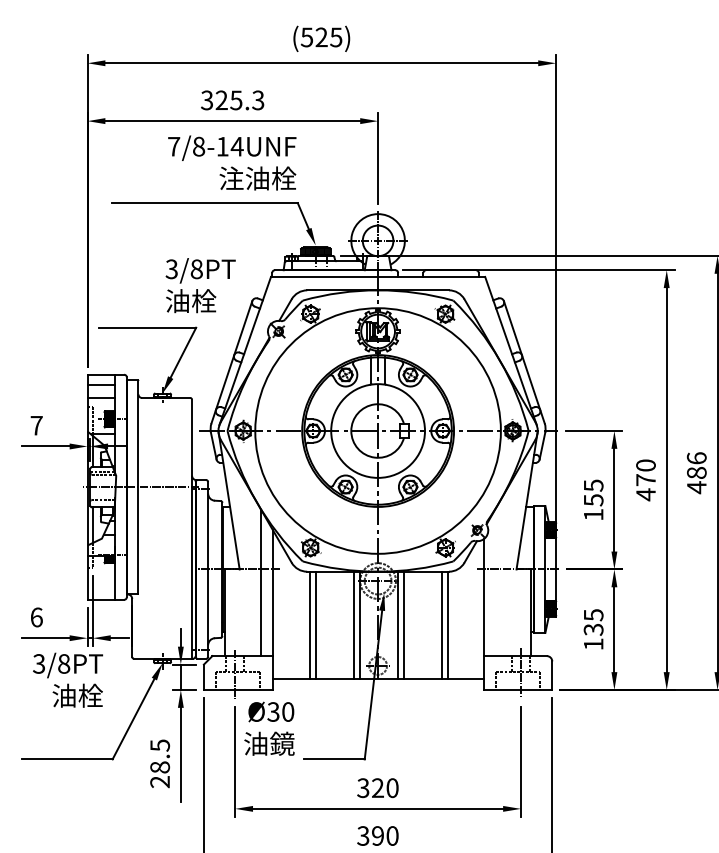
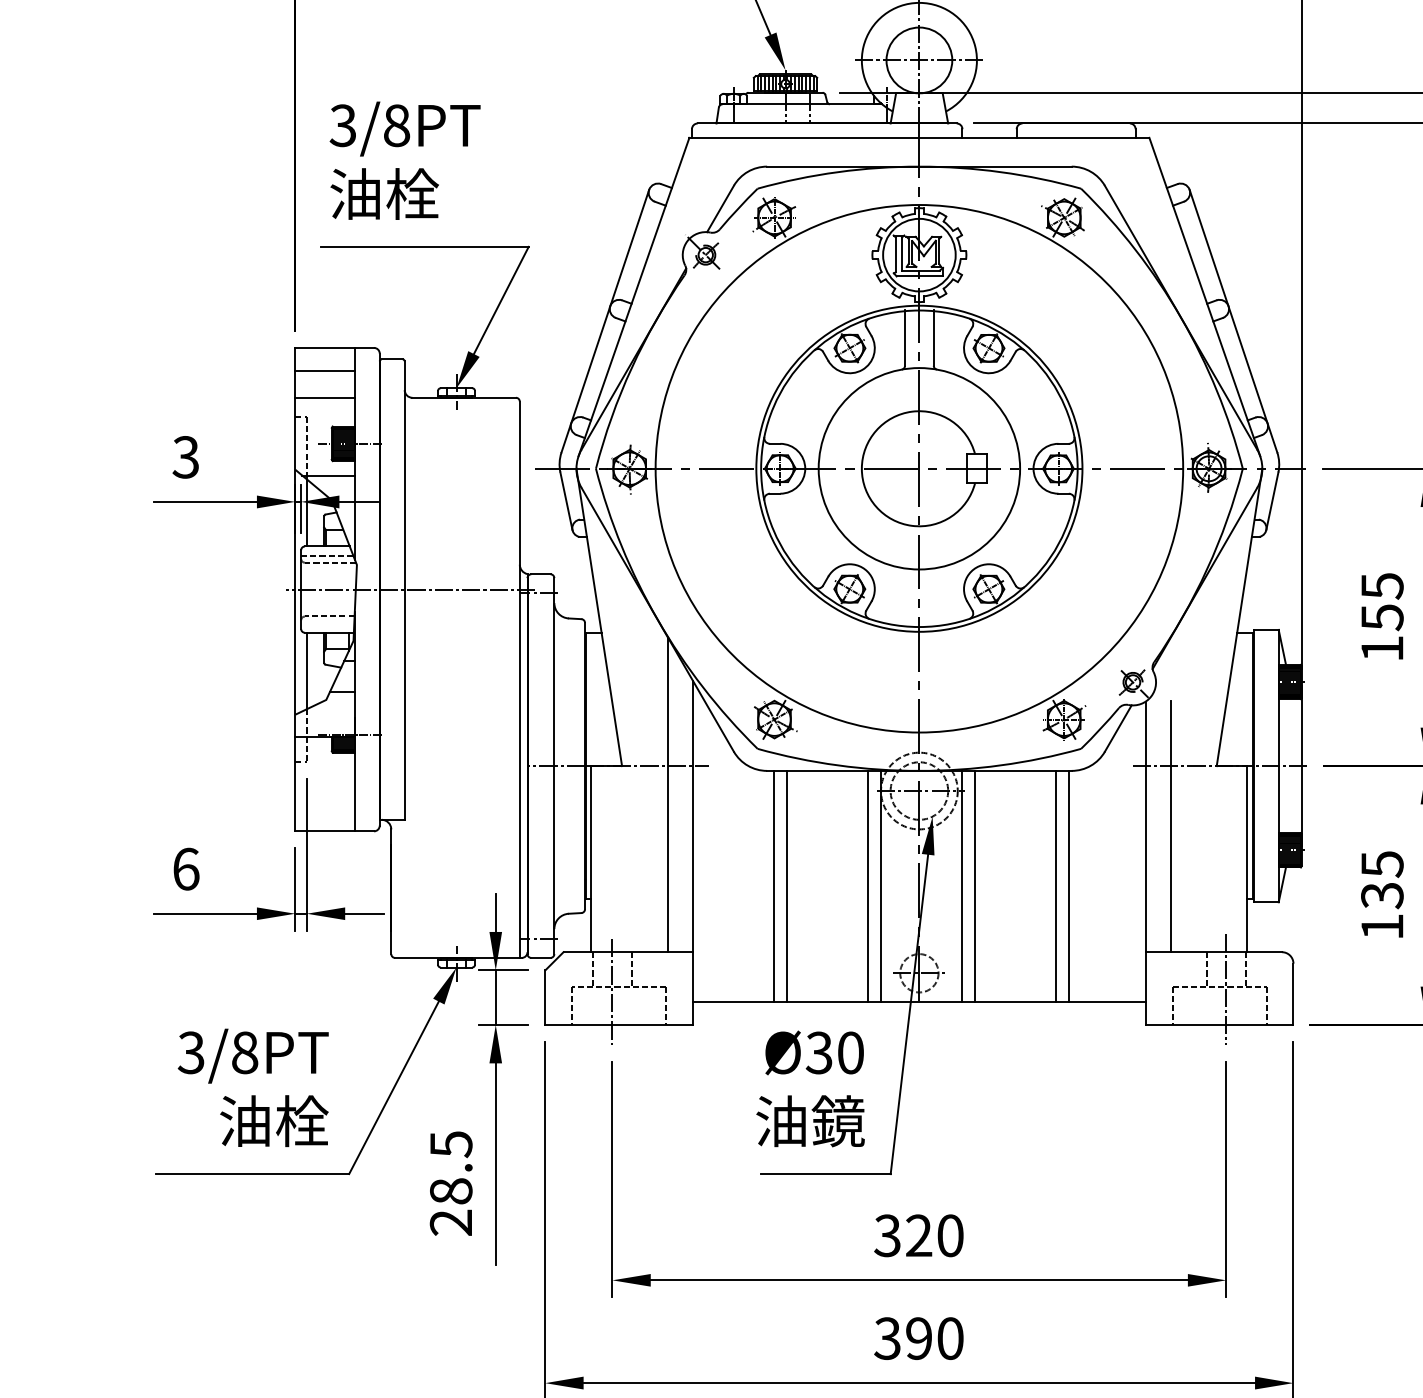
text: (200, 285) -> (404, 160), moved
text: (36, 425) -> (185, 456), 7 -> 3
line: (495, 597) -> (1171, 826), added
text: (68, 679) -> (254, 1086), moved
text: (269, 728) -> (810, 1088), moved

